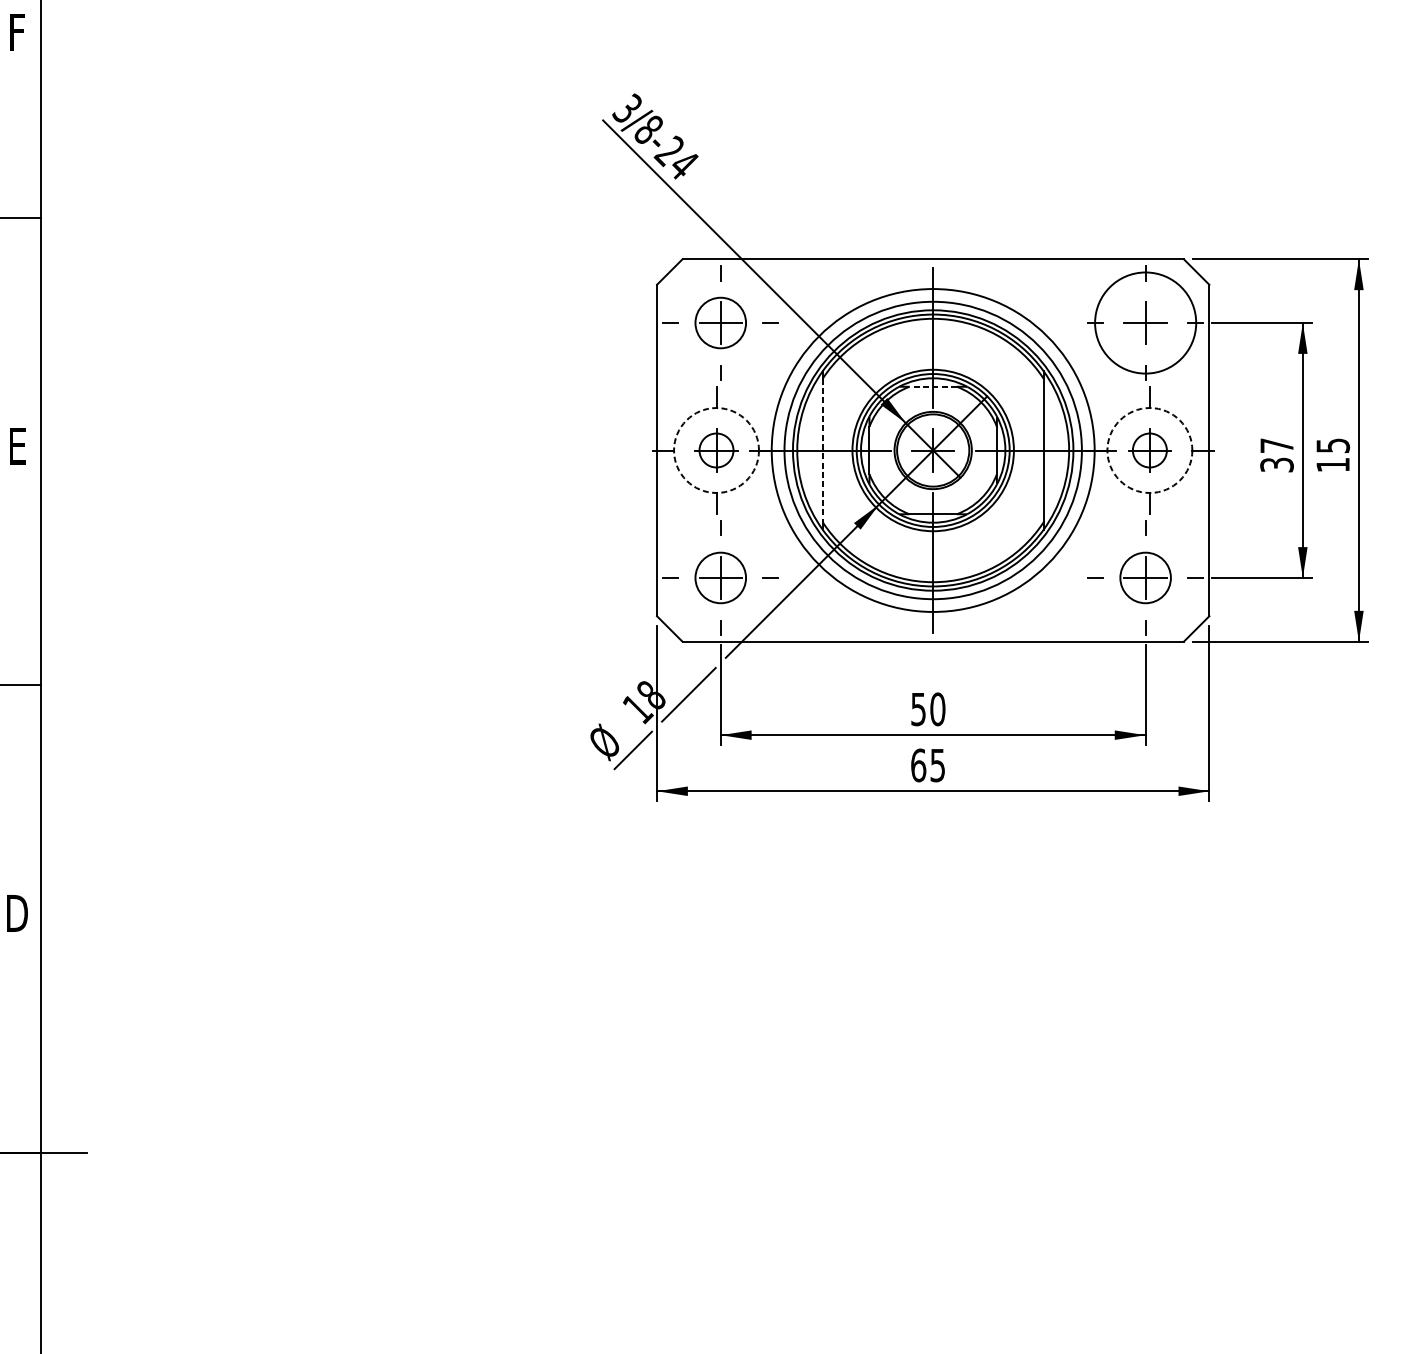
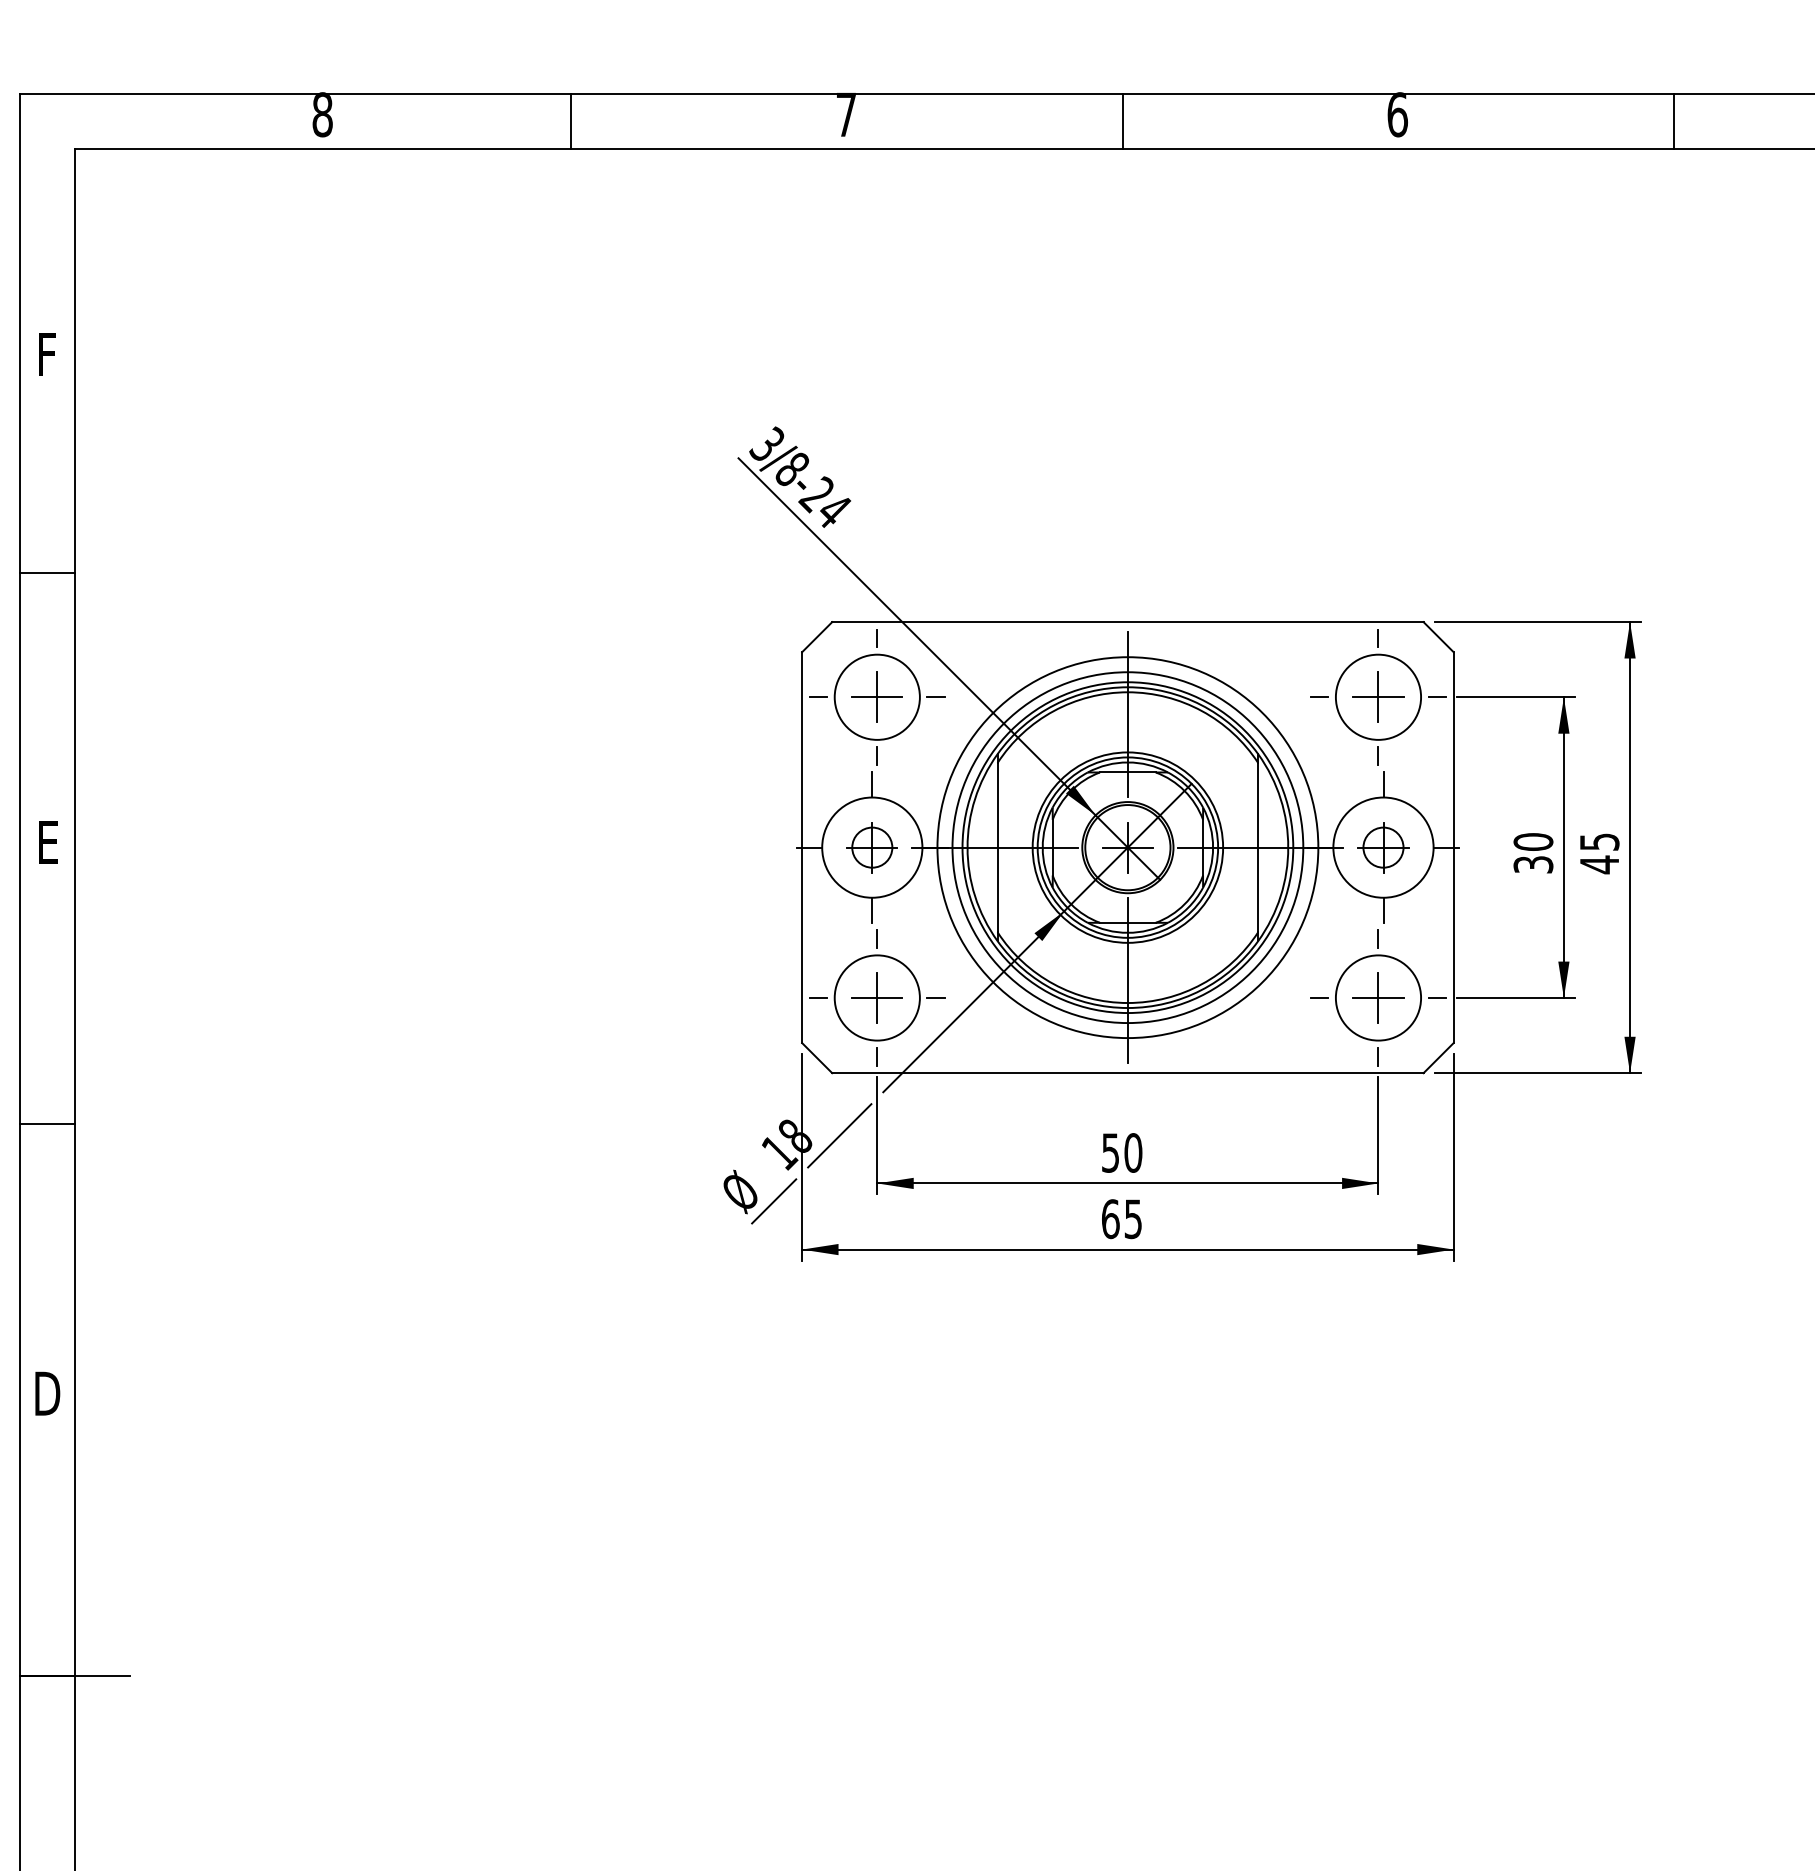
circle: (720, 322) -> (876, 696), size x1.43
circle: (1145, 322) -> (1378, 696), size x0.71
line: (932, 386) -> (1127, 772), dashed -> solid
text: (1277, 445) -> (1533, 841), 37 -> 30
circle: (716, 450) -> (872, 847), dashed -> solid
line: (822, 450) -> (997, 847), dashed -> solid
circle: (1149, 450) -> (1383, 847), dashed -> solid
text: (1333, 464) -> (1599, 864), 15 -> 45
circle: (720, 577) -> (876, 997), size x1.43
circle: (1145, 577) -> (1378, 997), size x1.43

